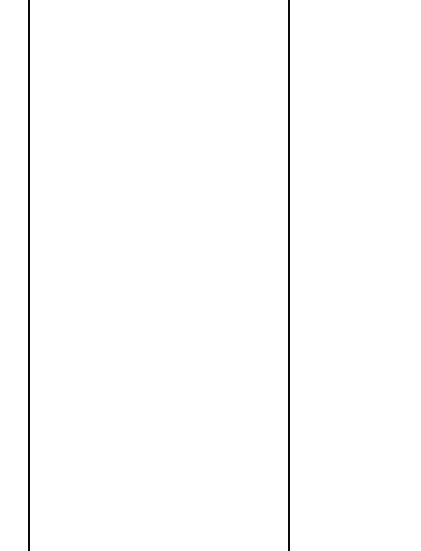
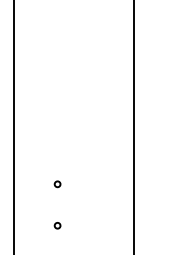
circle: (124, 398) -> (57, 184), added
circle: (124, 487) -> (57, 225), added

